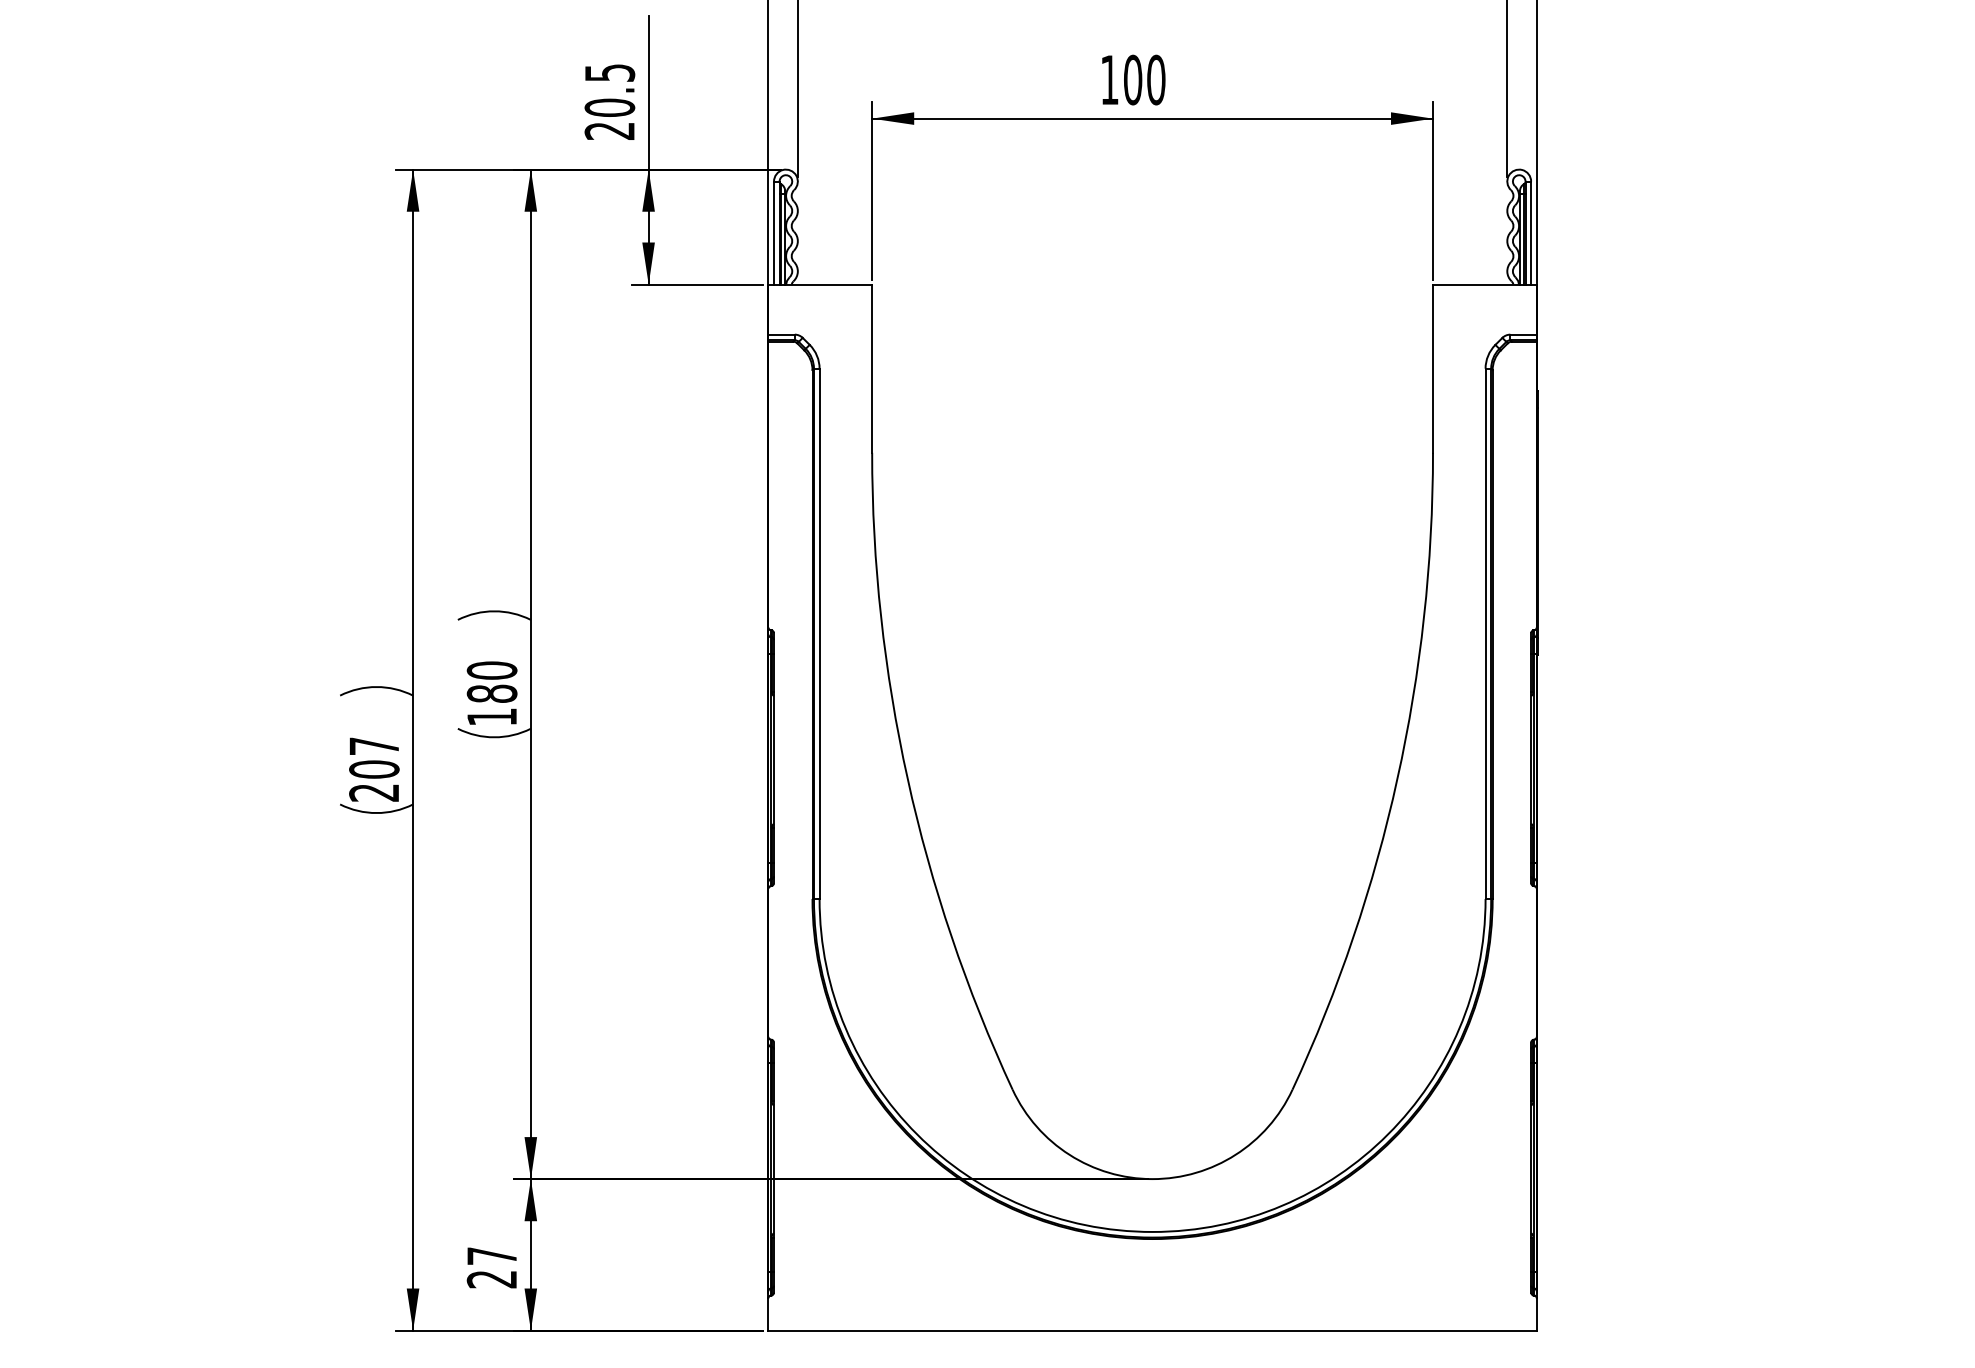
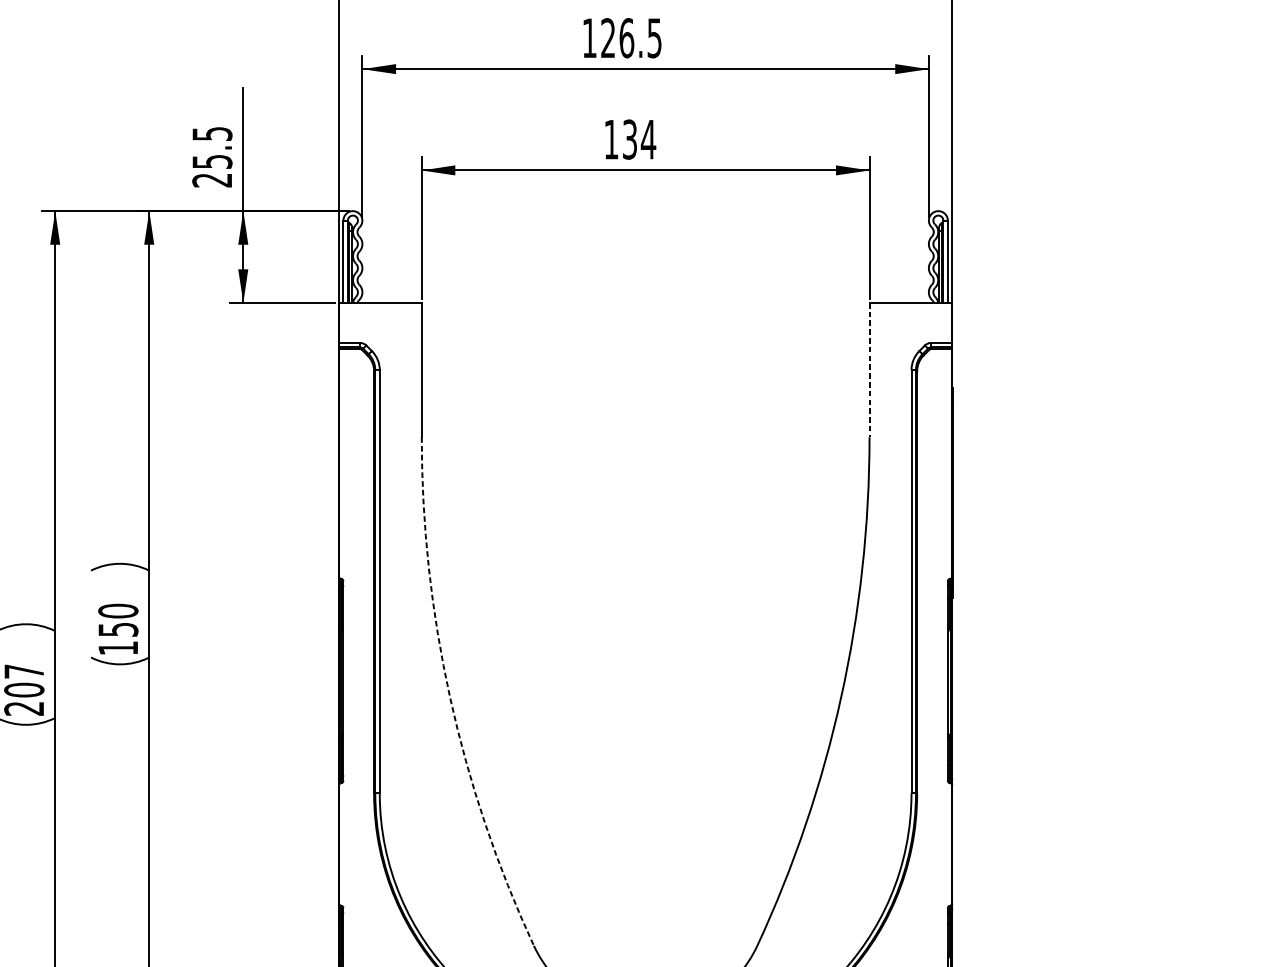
text: (1144, 79) -> (639, 139), 100 -> 134
text: (609, 107) -> (212, 161), 20.5 -> 25.5
line: (1433, 369) -> (869, 370), solid -> dashed
text: (491, 693) -> (117, 629), 180 -> 150
arc: (907, 778) -> (449, 697), solid -> dashed

